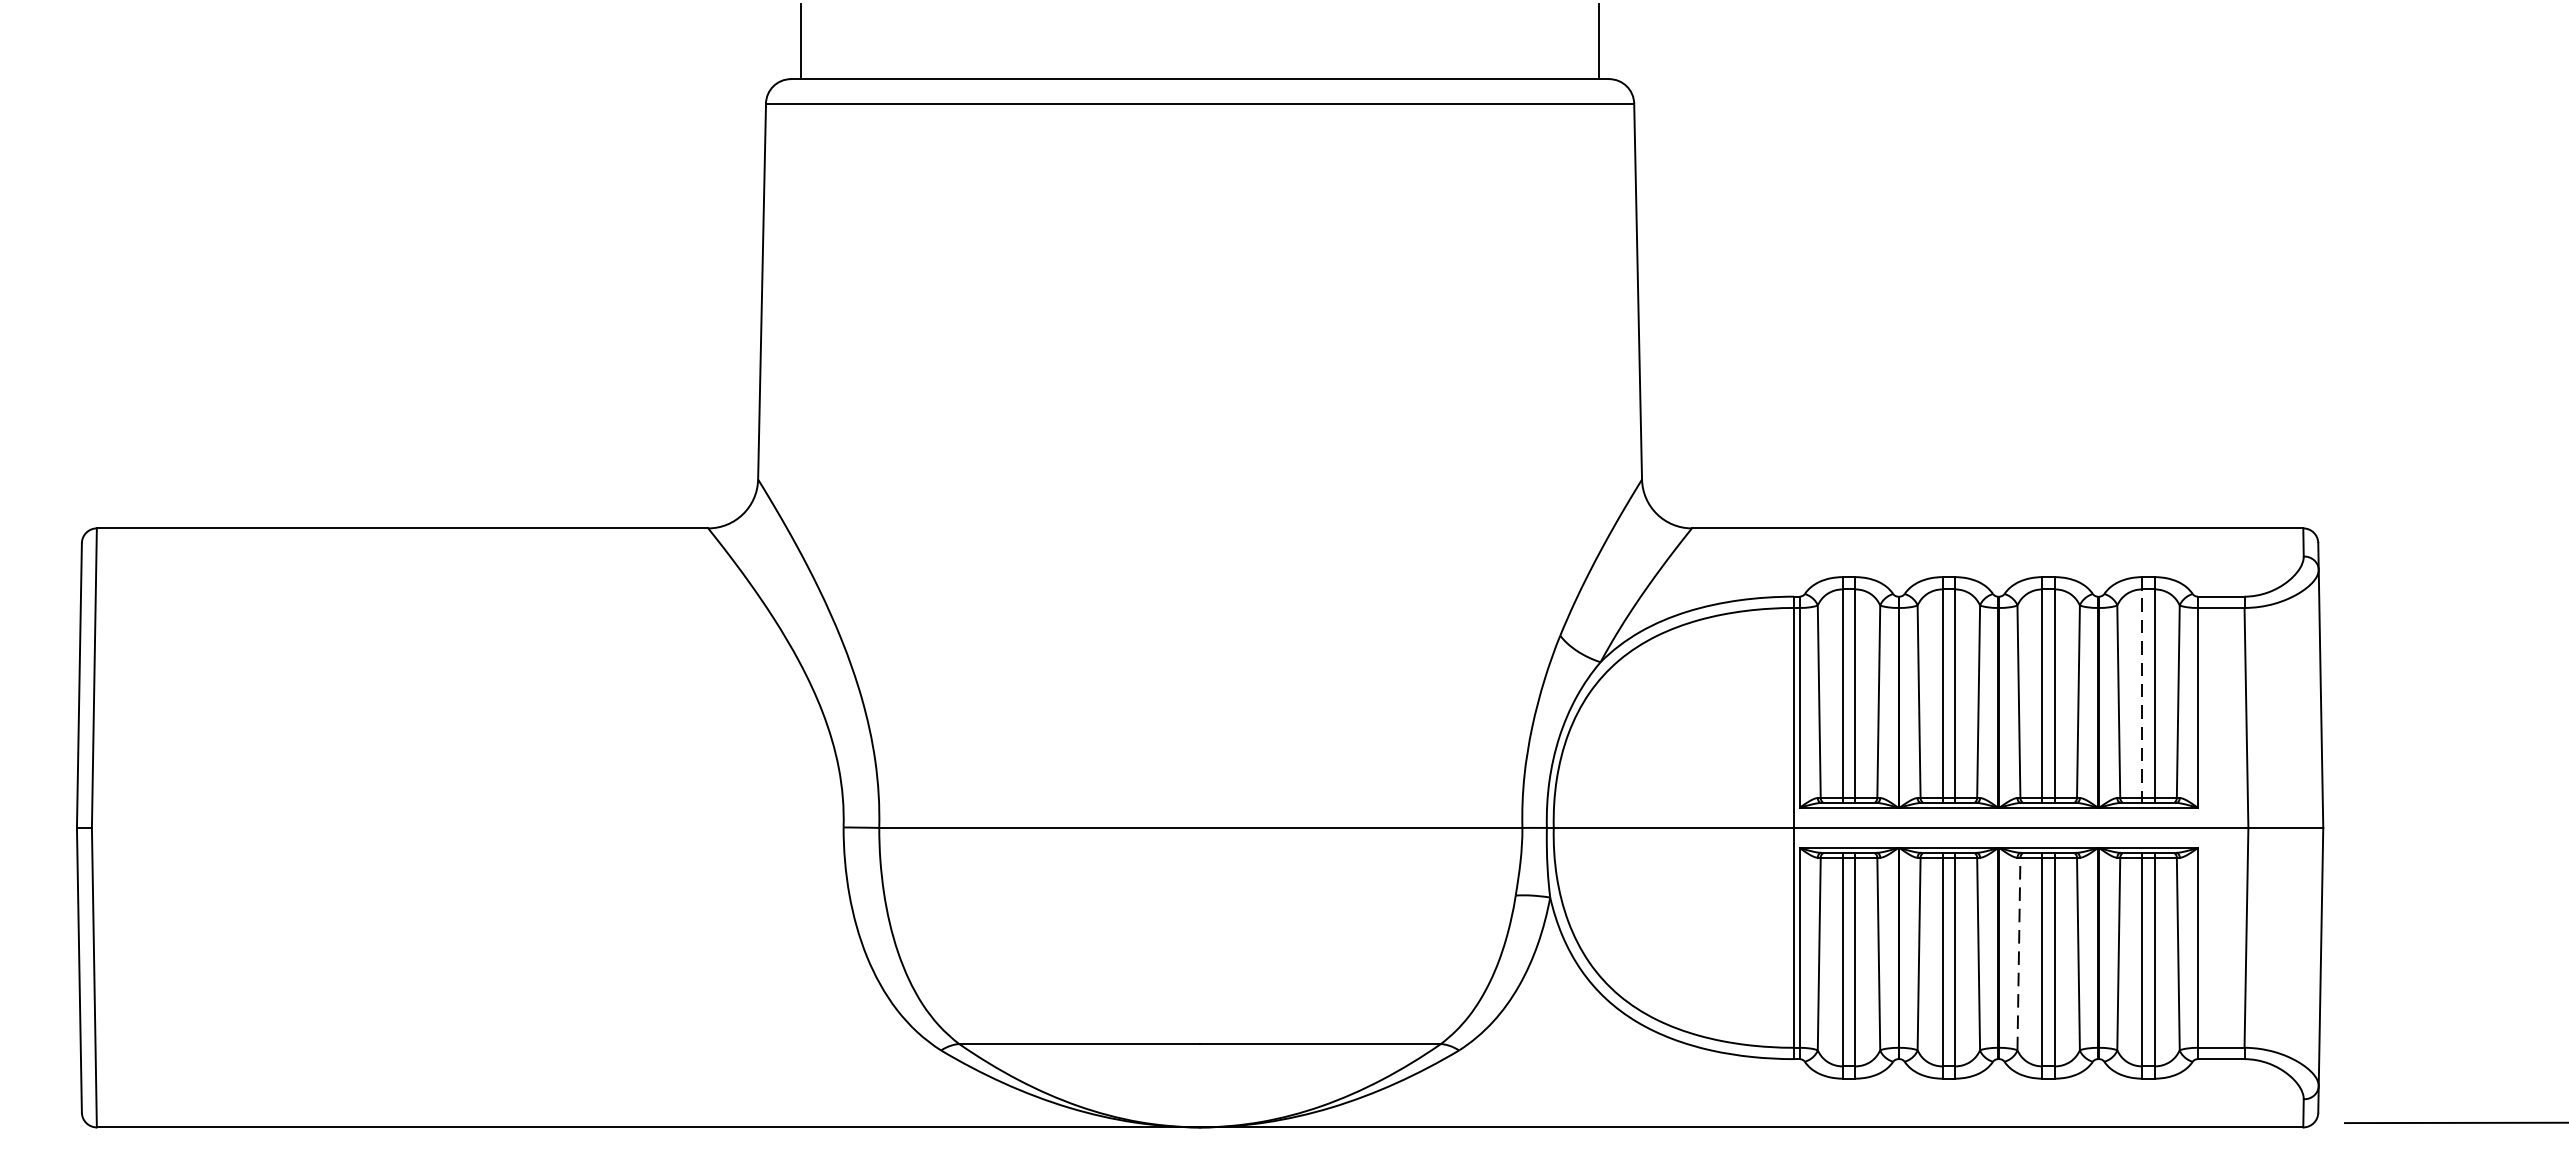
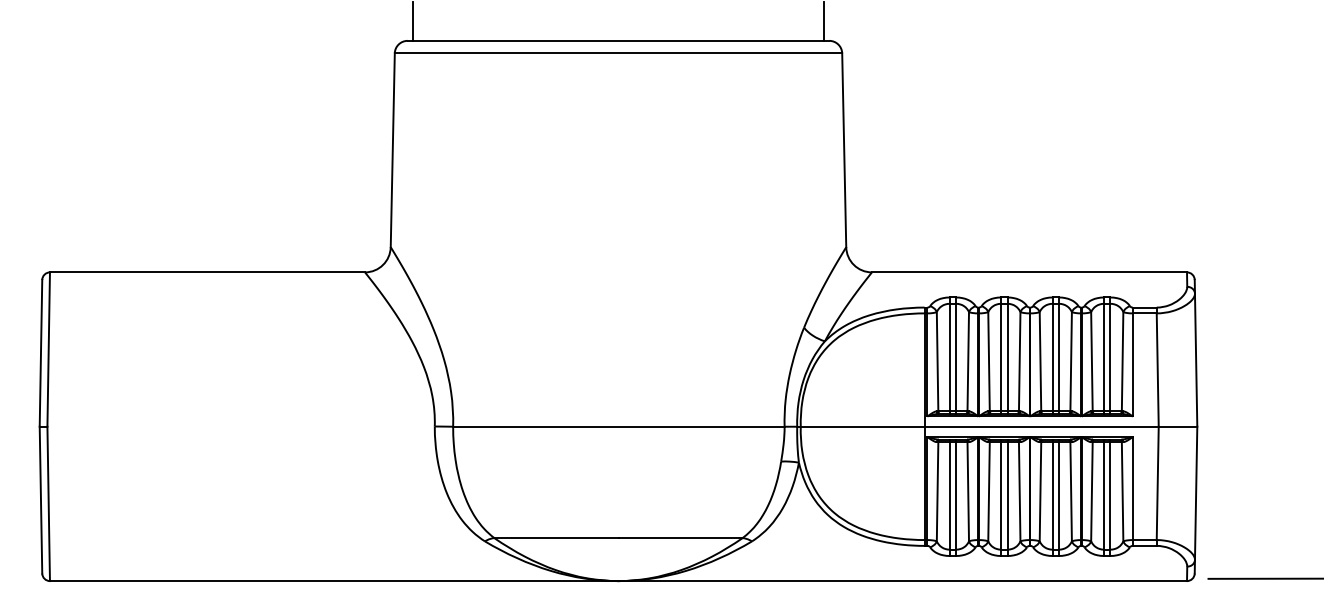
line: (2143, 691) -> (1104, 356), dashed -> solid
line: (2018, 953) -> (1040, 491), dashed -> solid

